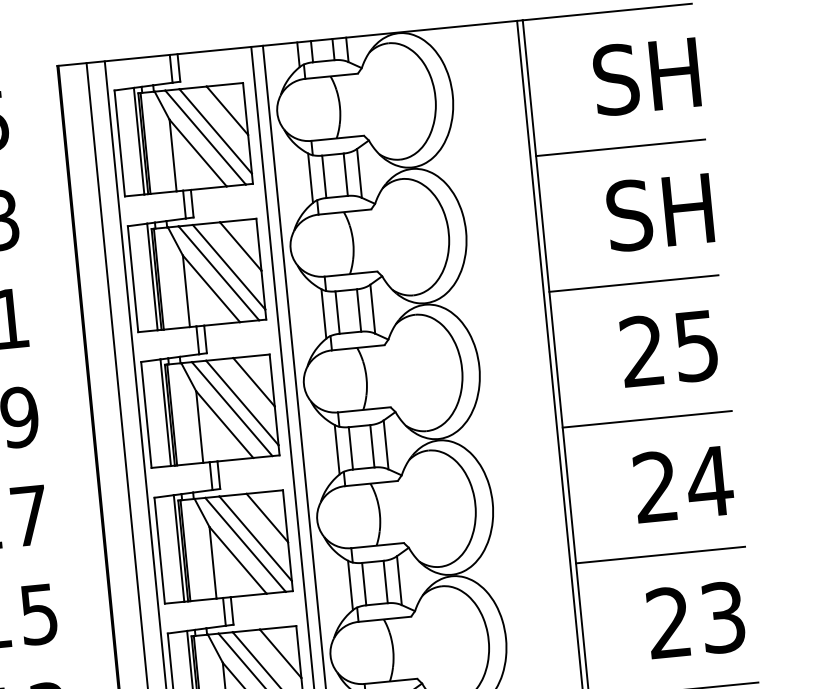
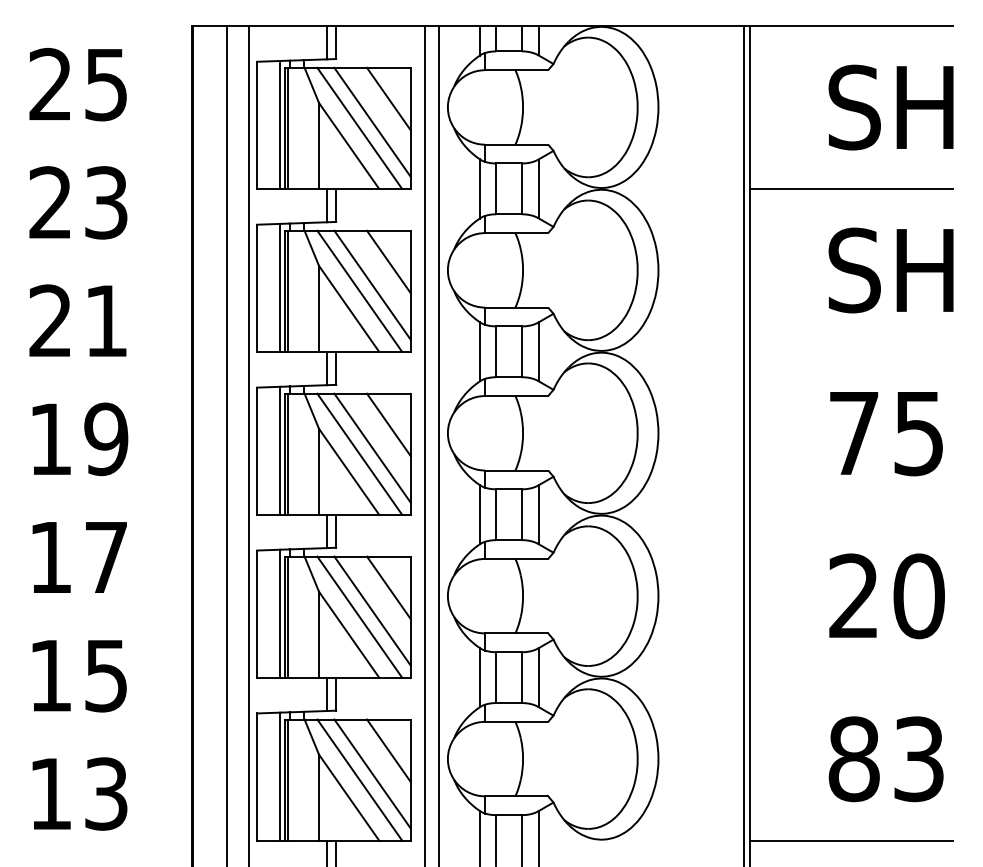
line: (633, 283) -> (851, 351), removed
text: (641, 350) -> (853, 432), 25 -> 75
line: (646, 419) -> (851, 514), removed
text: (709, 482) -> (918, 596), 24 -> 20
line: (660, 554) -> (851, 677), removed
text: (668, 623) -> (853, 759), 23 -> 83

